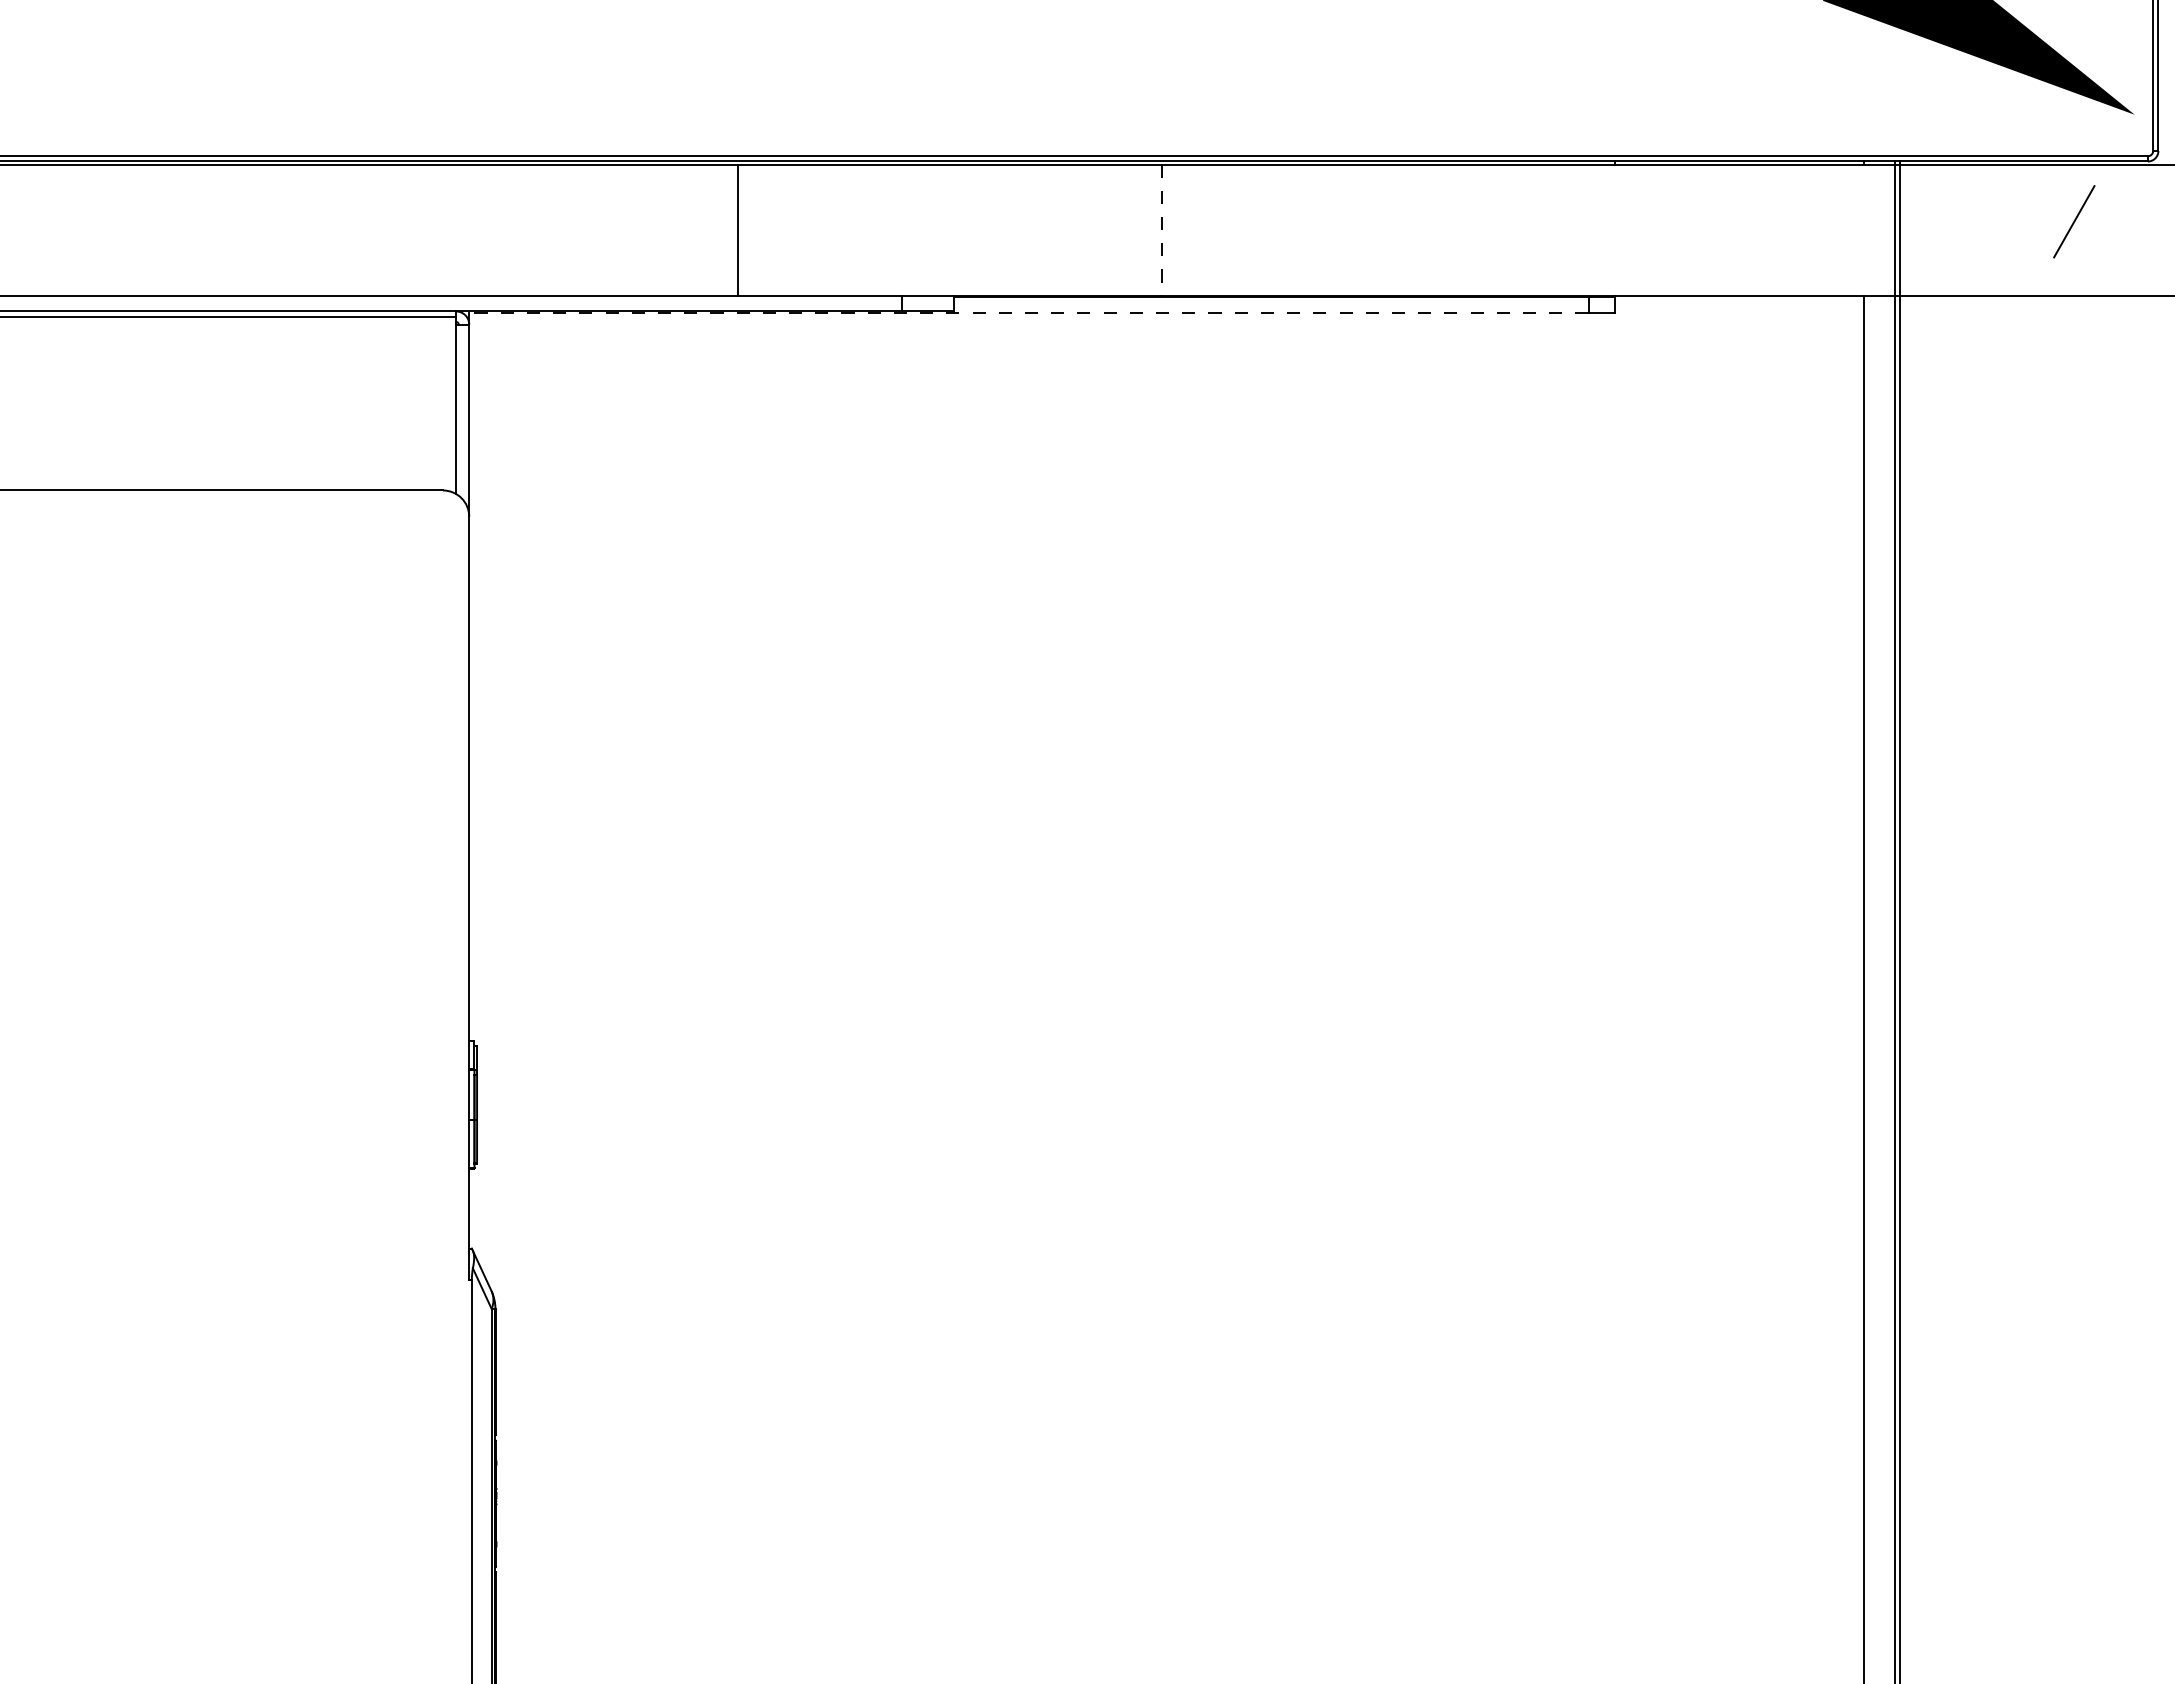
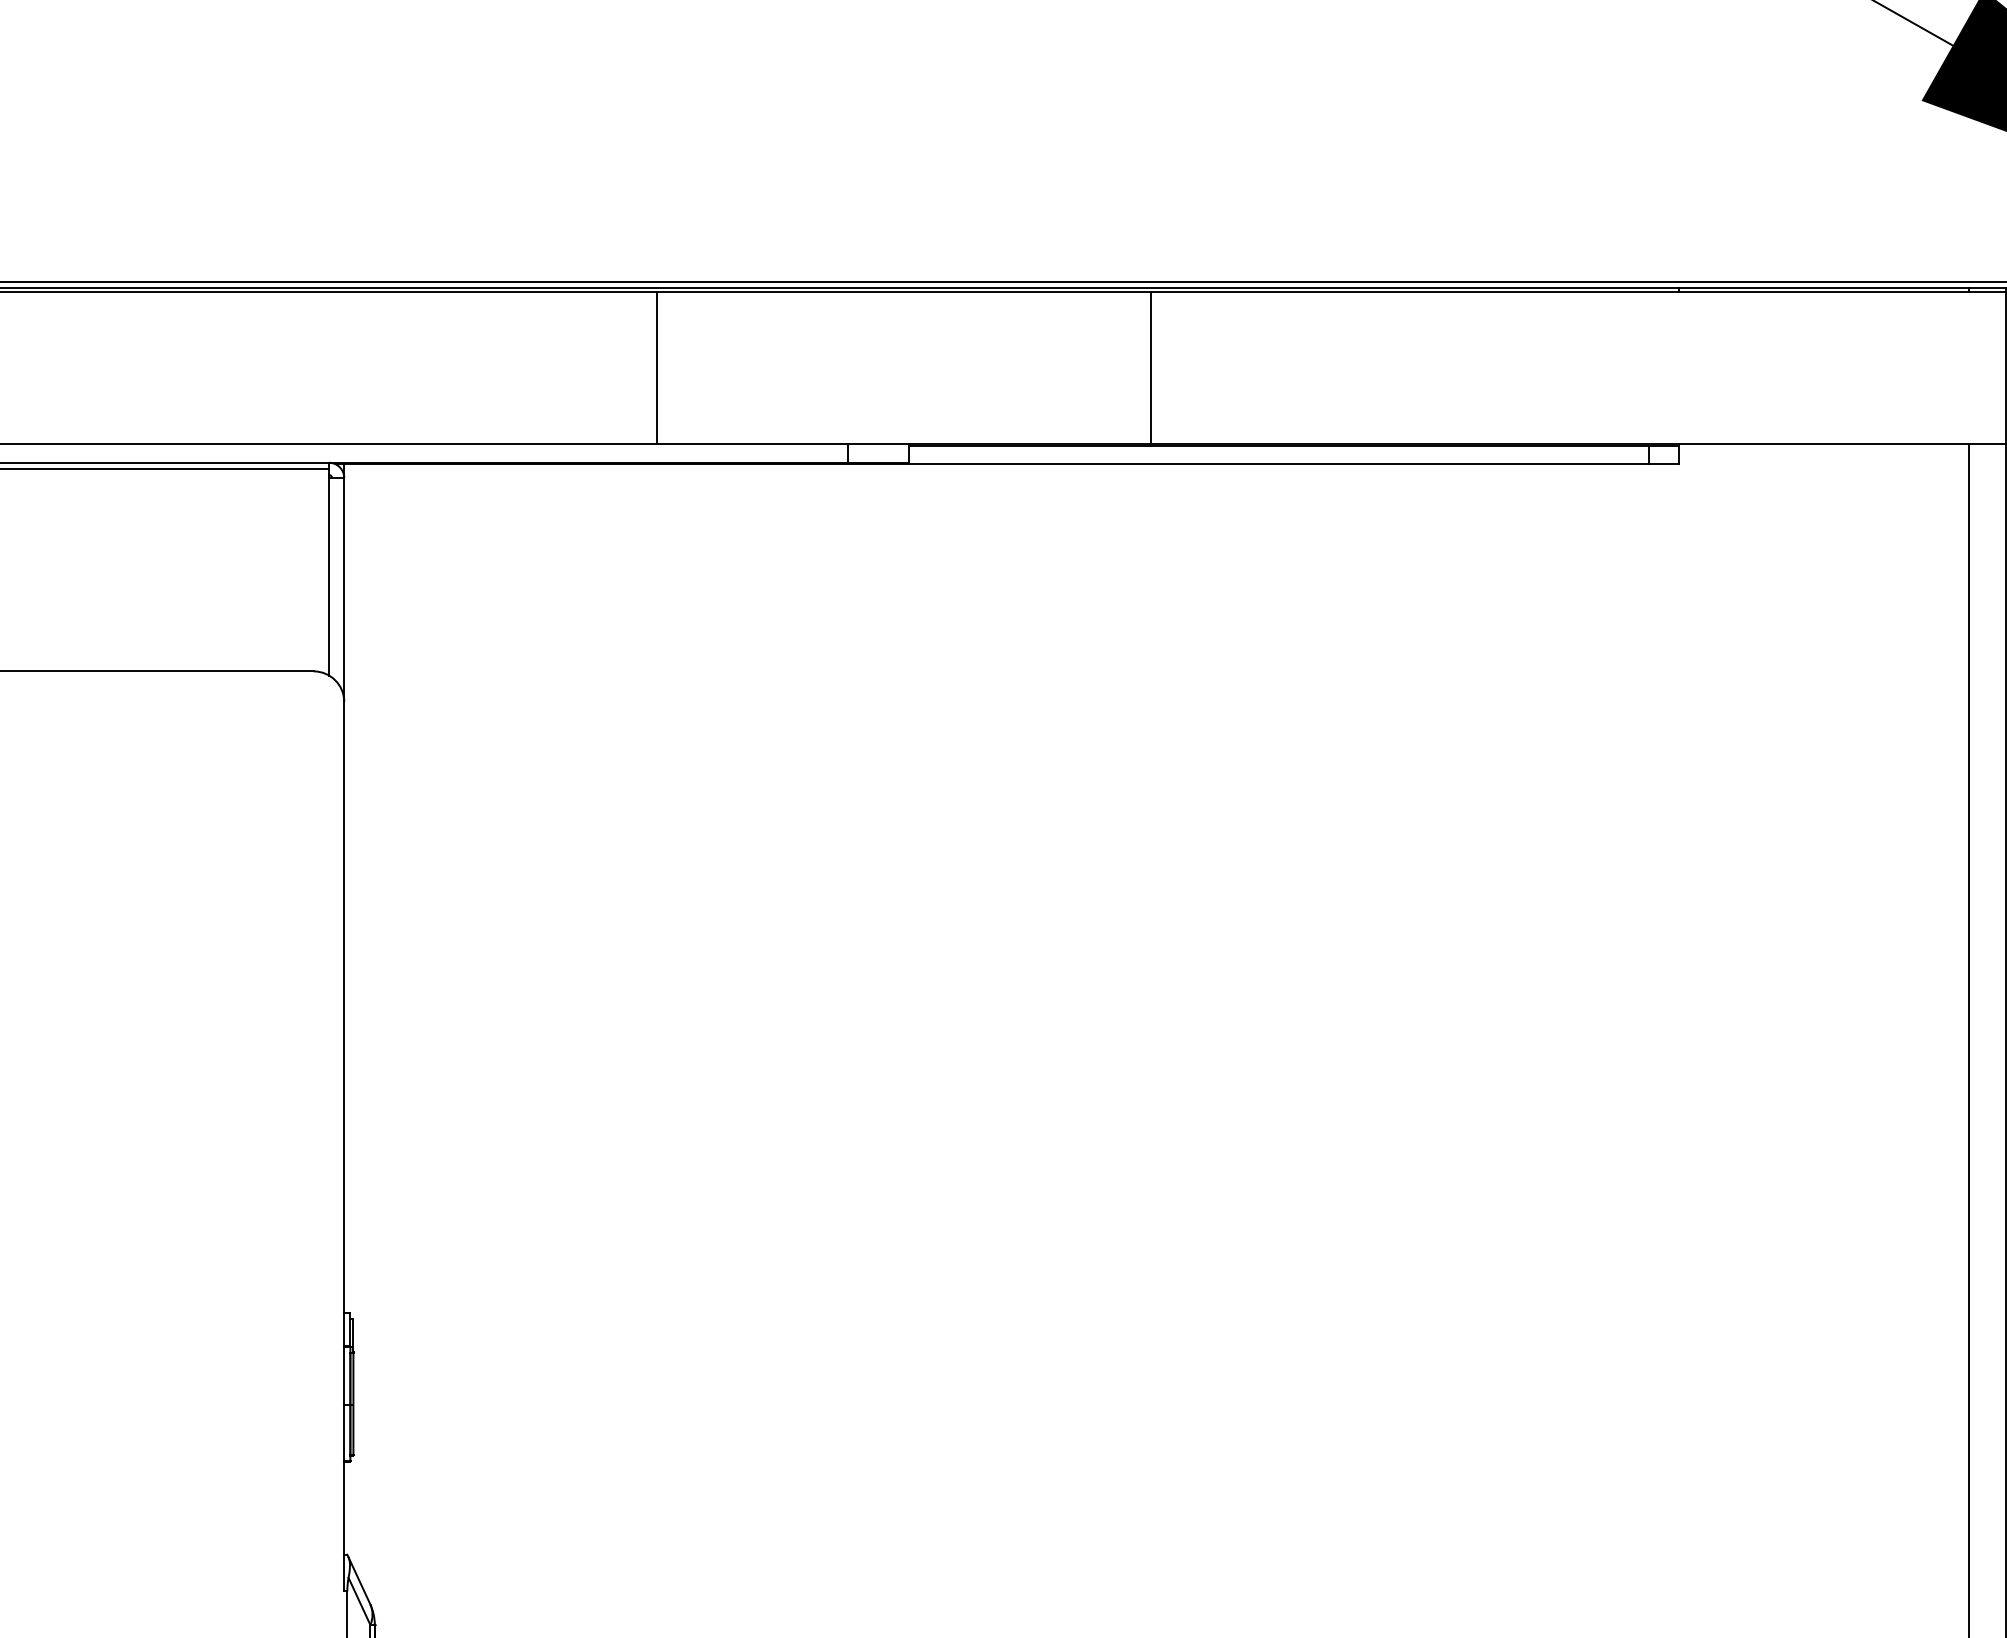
line: (1161, 230) -> (1150, 368), dashed -> solid
line: (1024, 312) -> (991, 464), dashed -> solid

